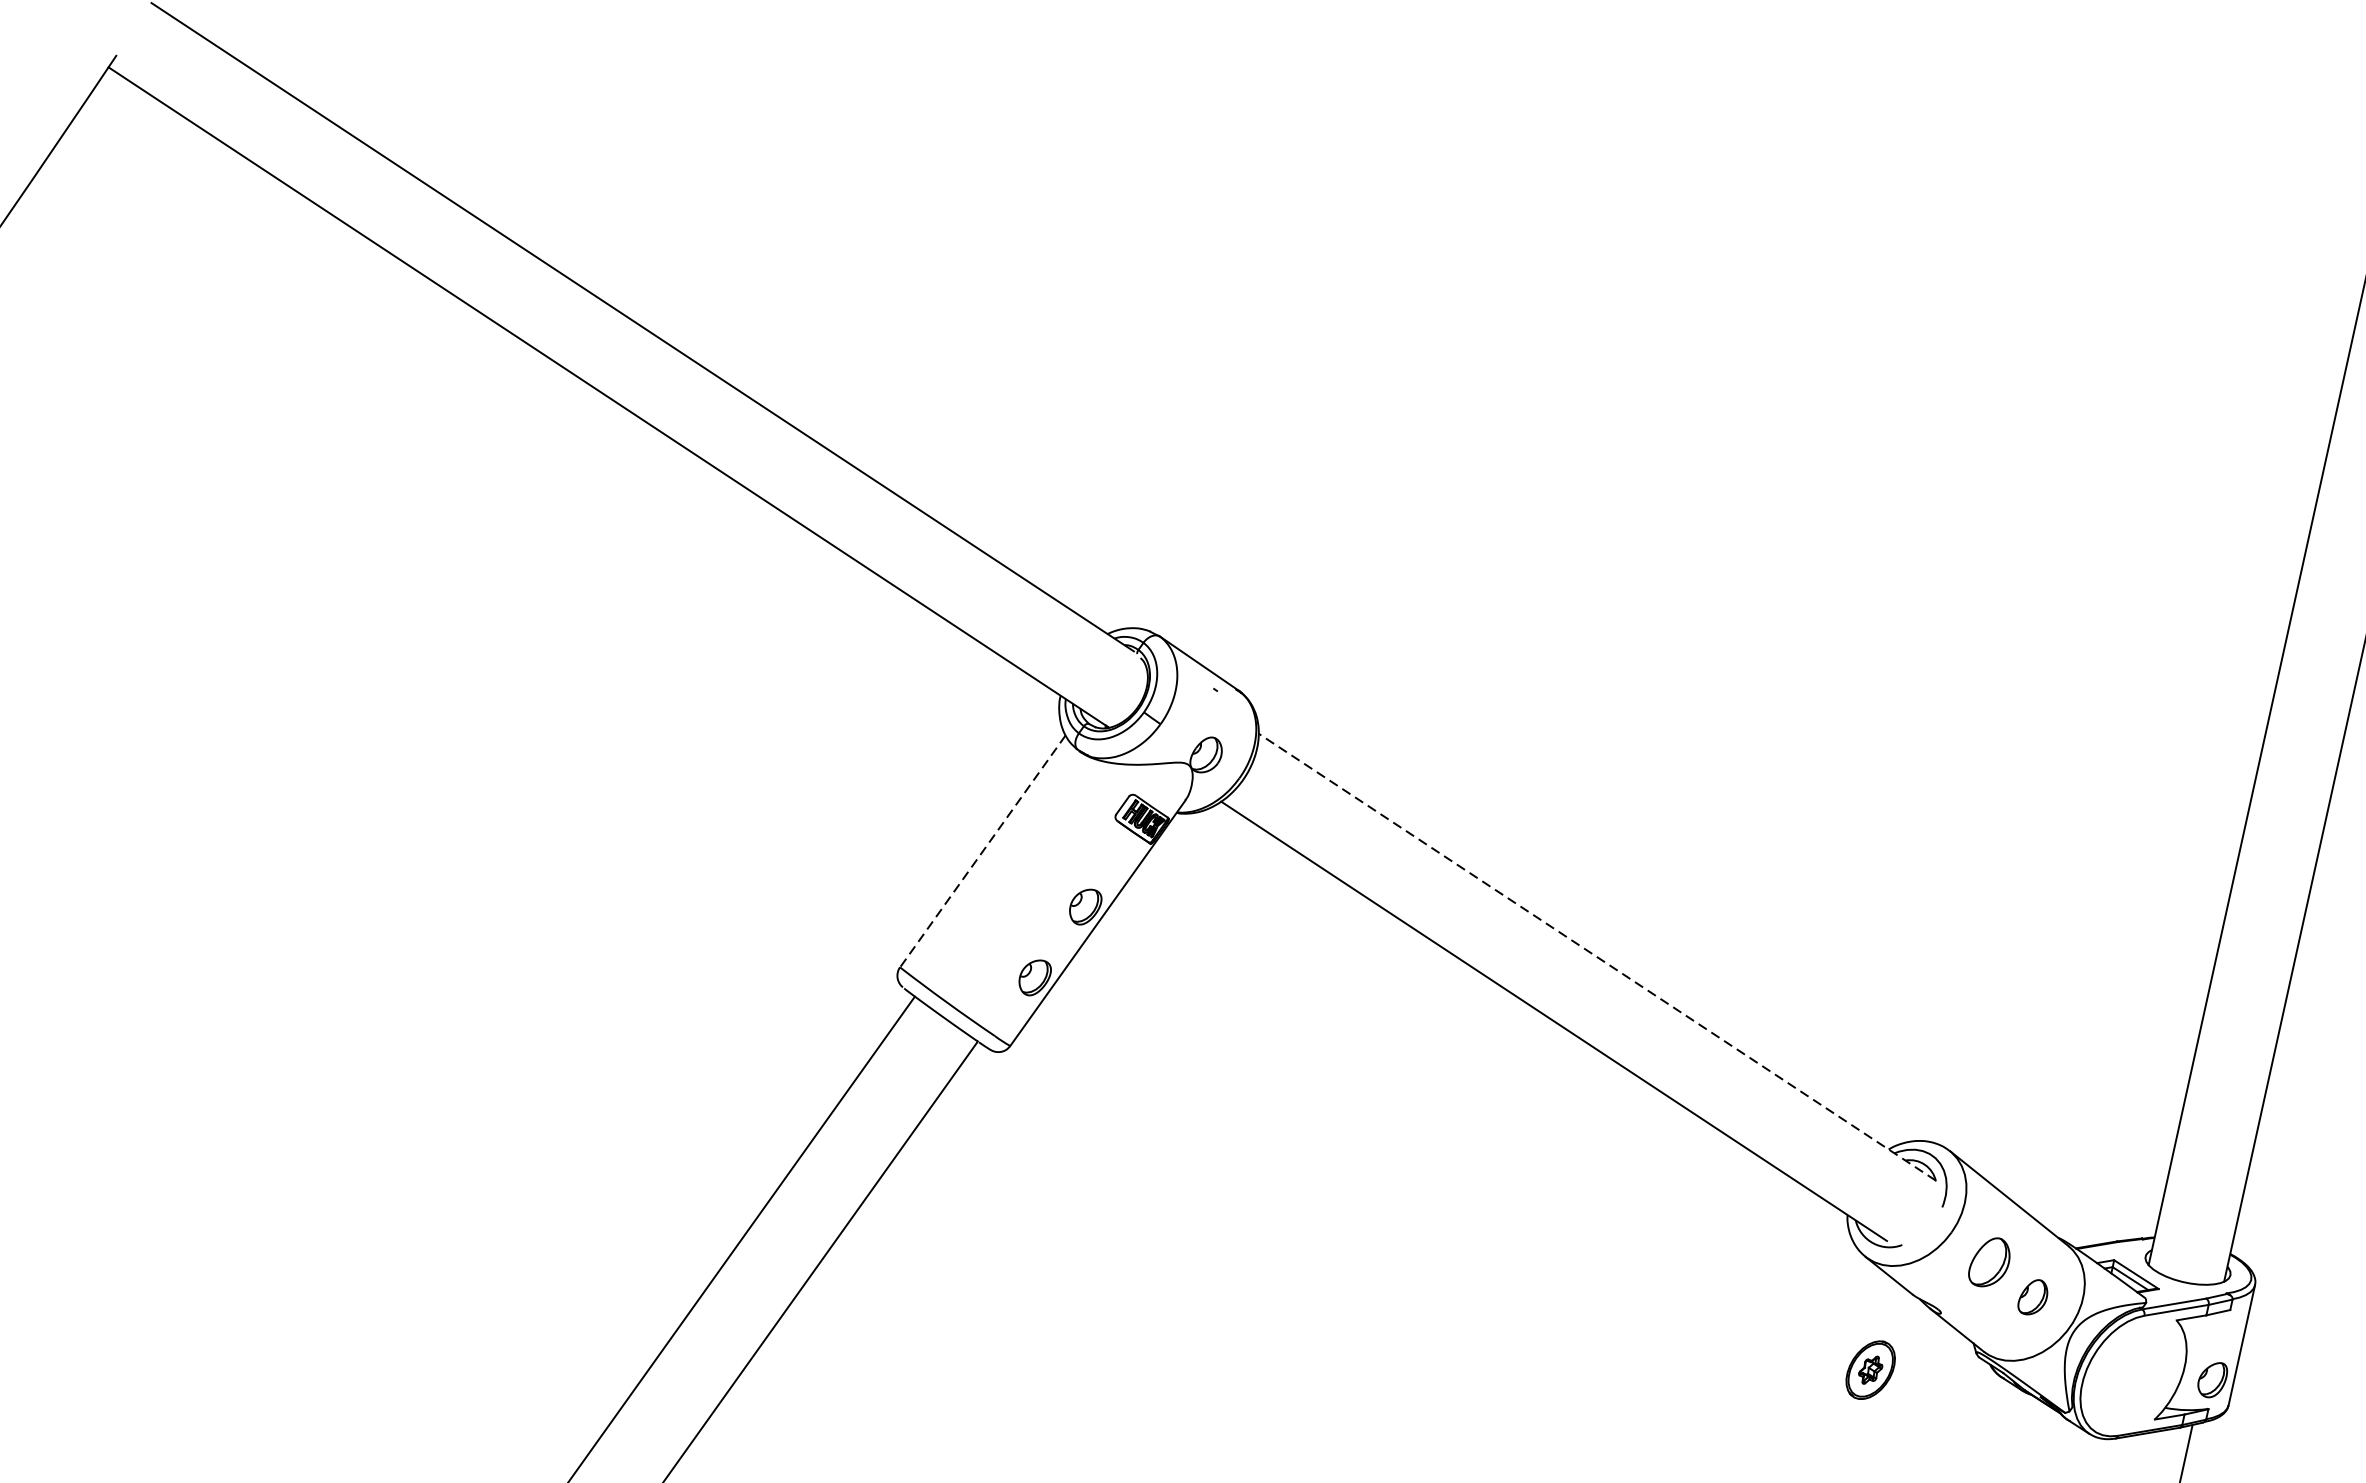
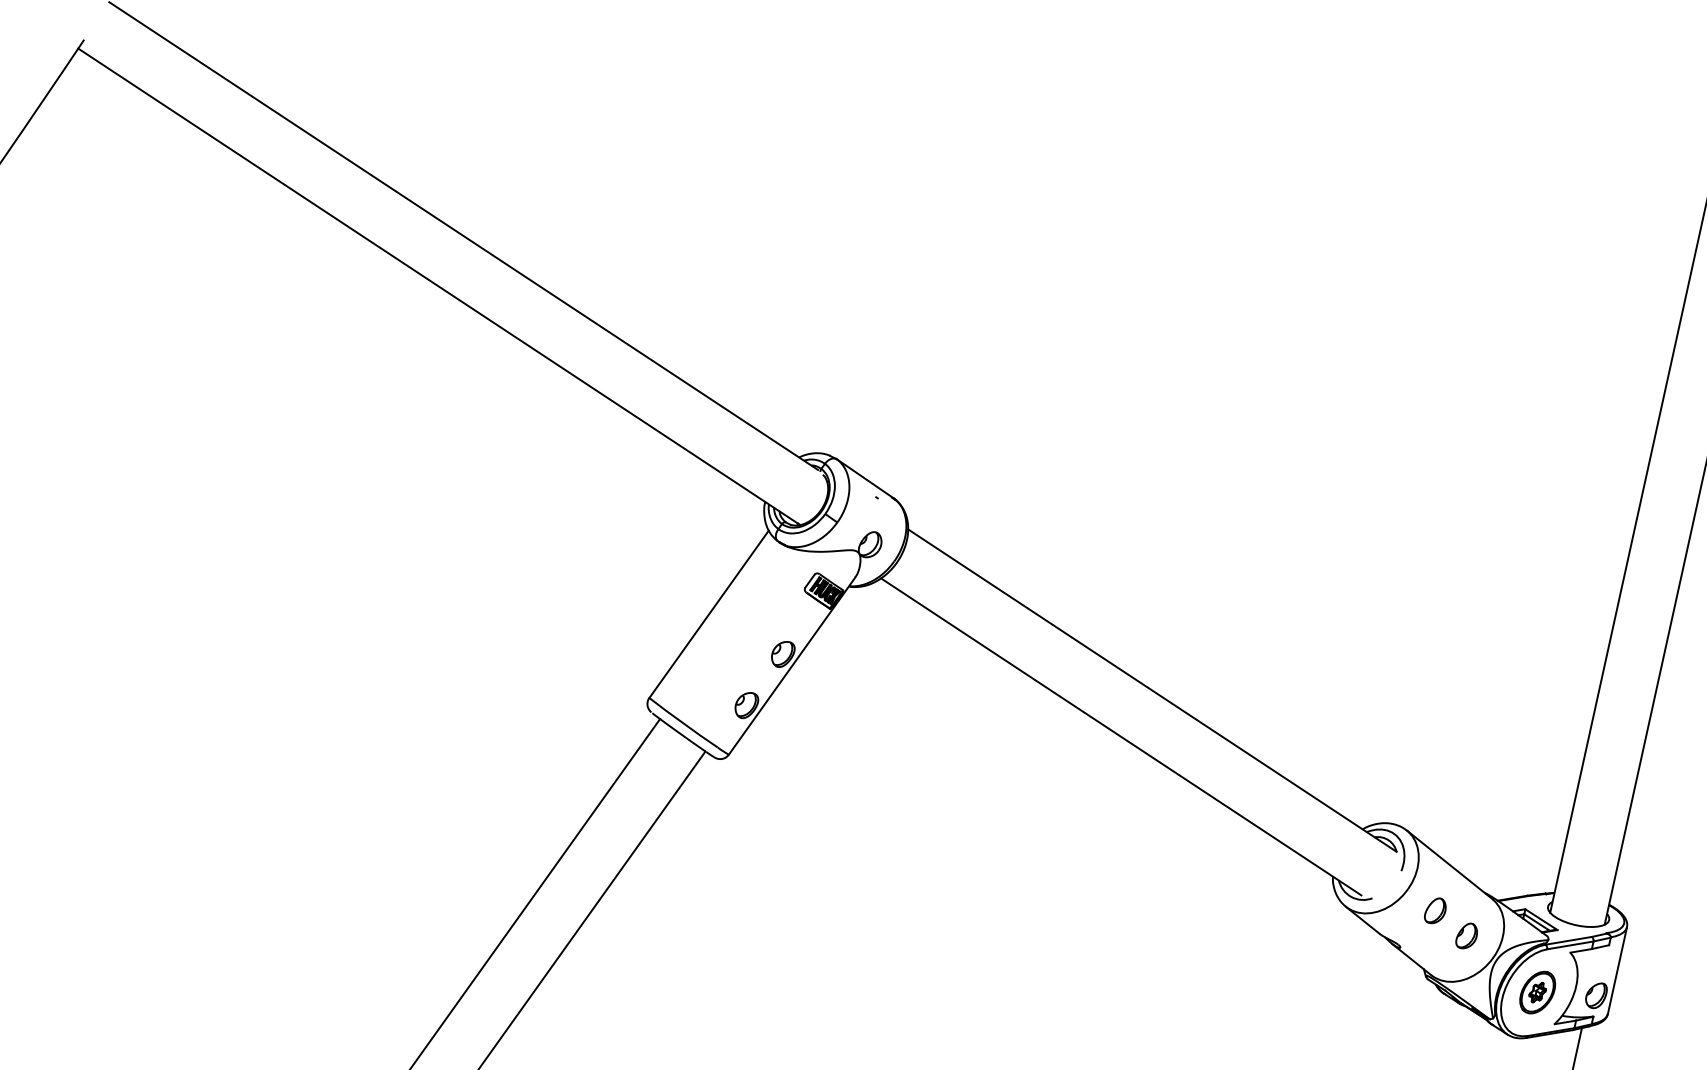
line: (983, 851) -> (709, 614), dashed -> solid
line: (1597, 957) -> (1152, 690), dashed -> solid
part: (1989, 1261) -> (1435, 910), size x0.71
part: (1870, 1370) -> (1537, 992), moved

